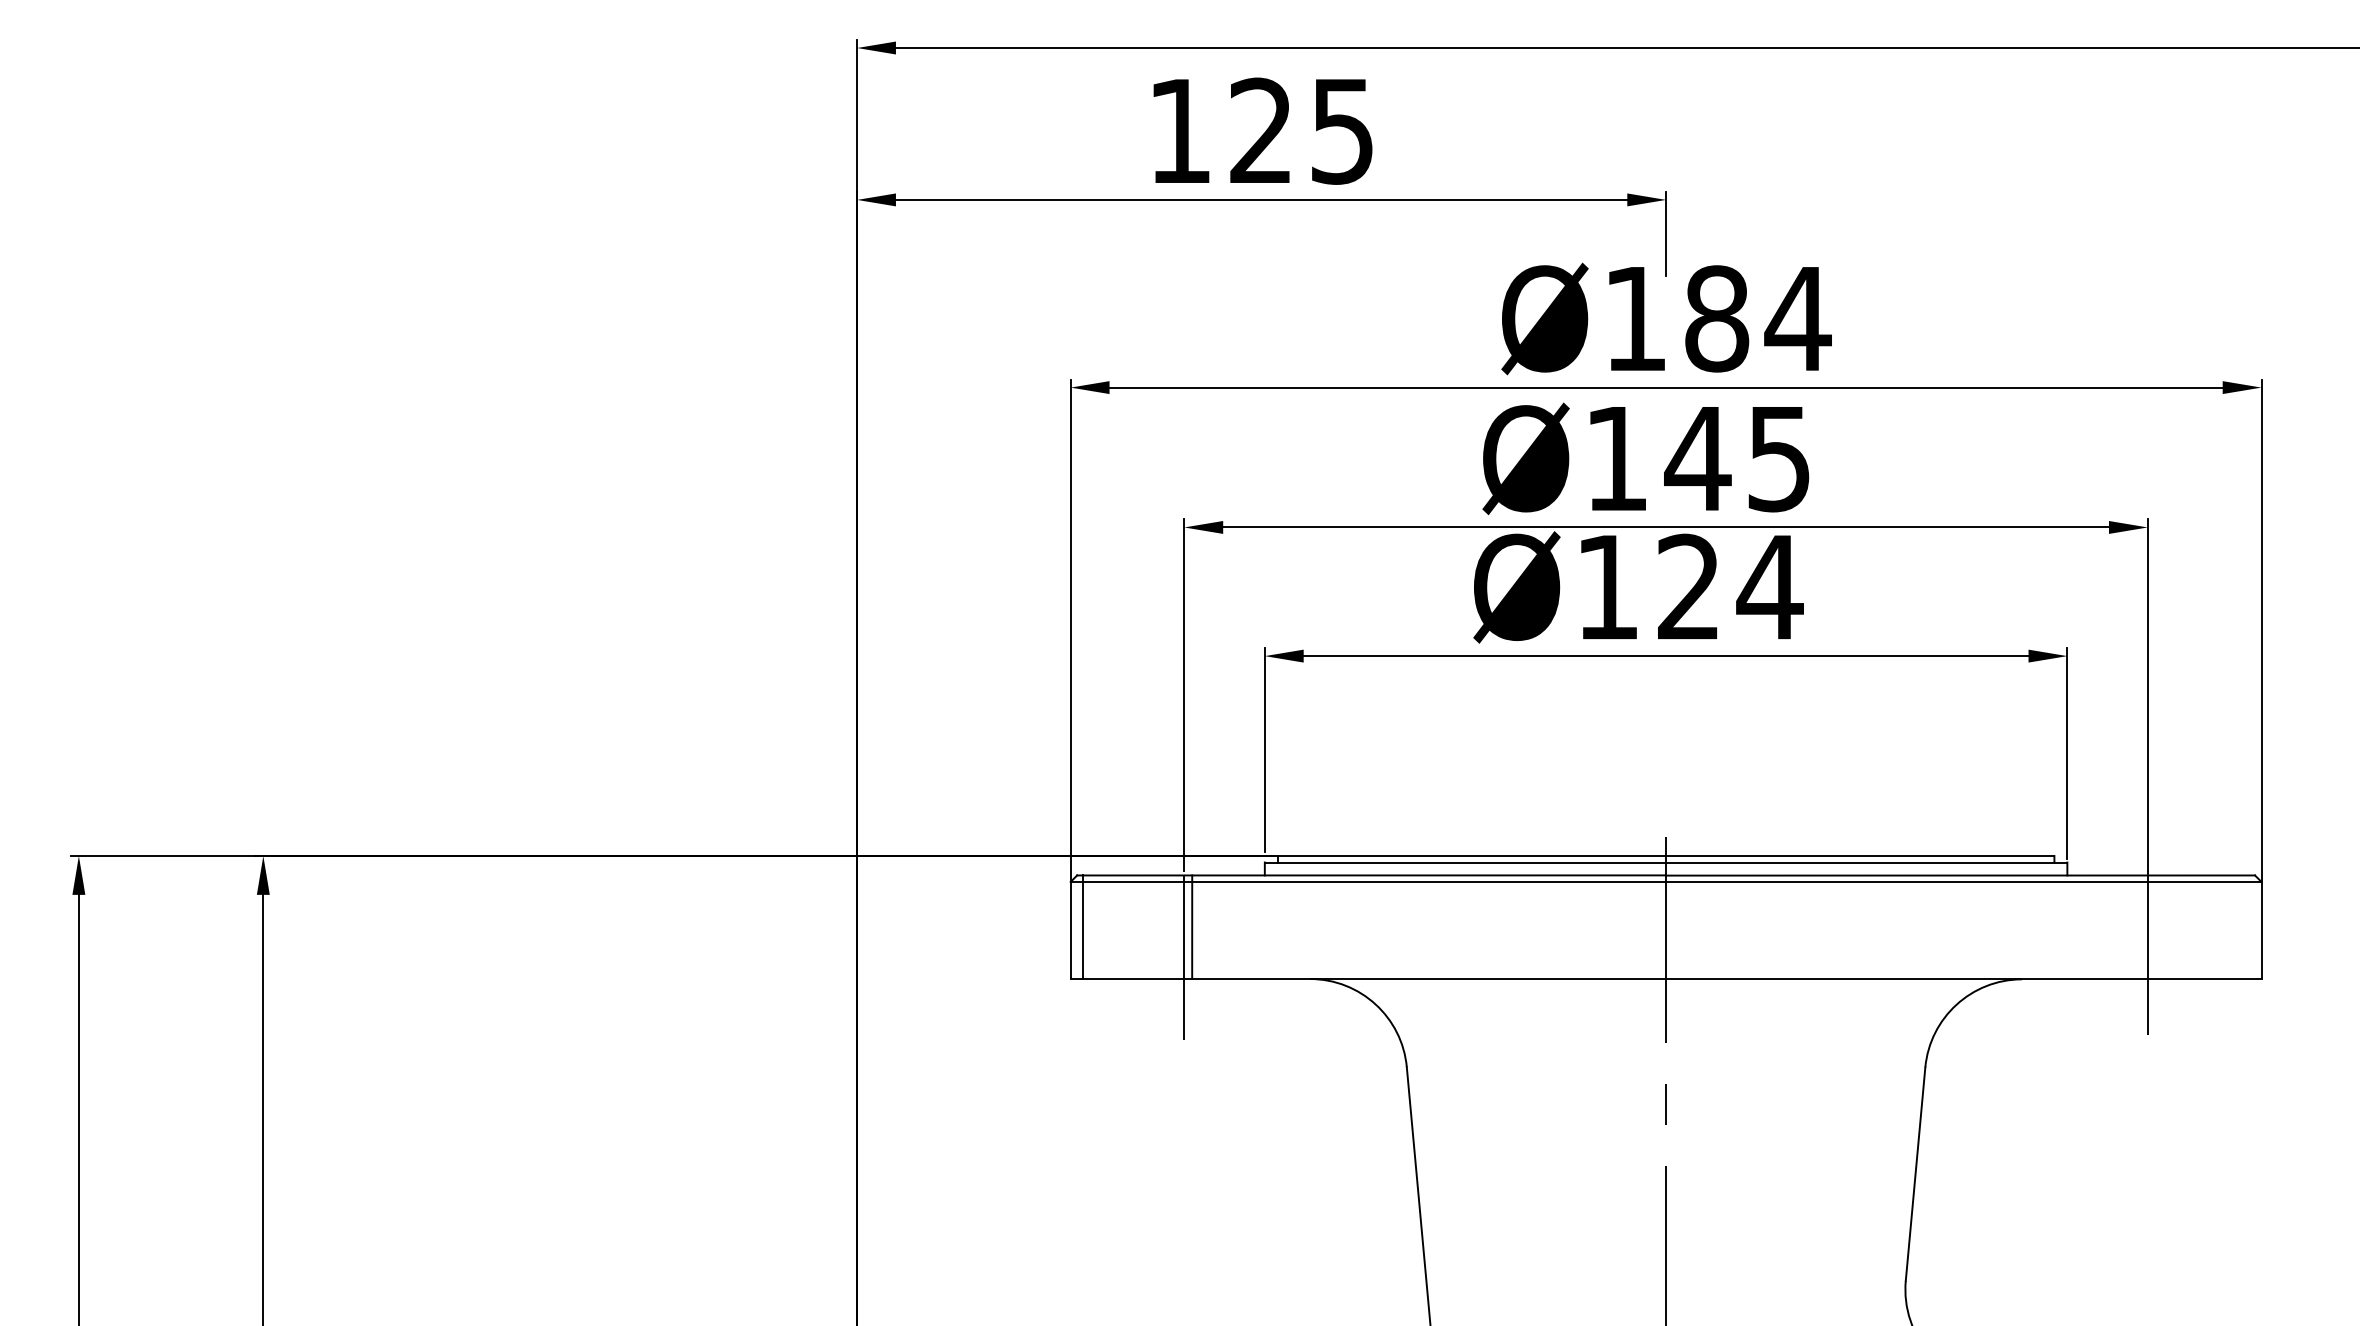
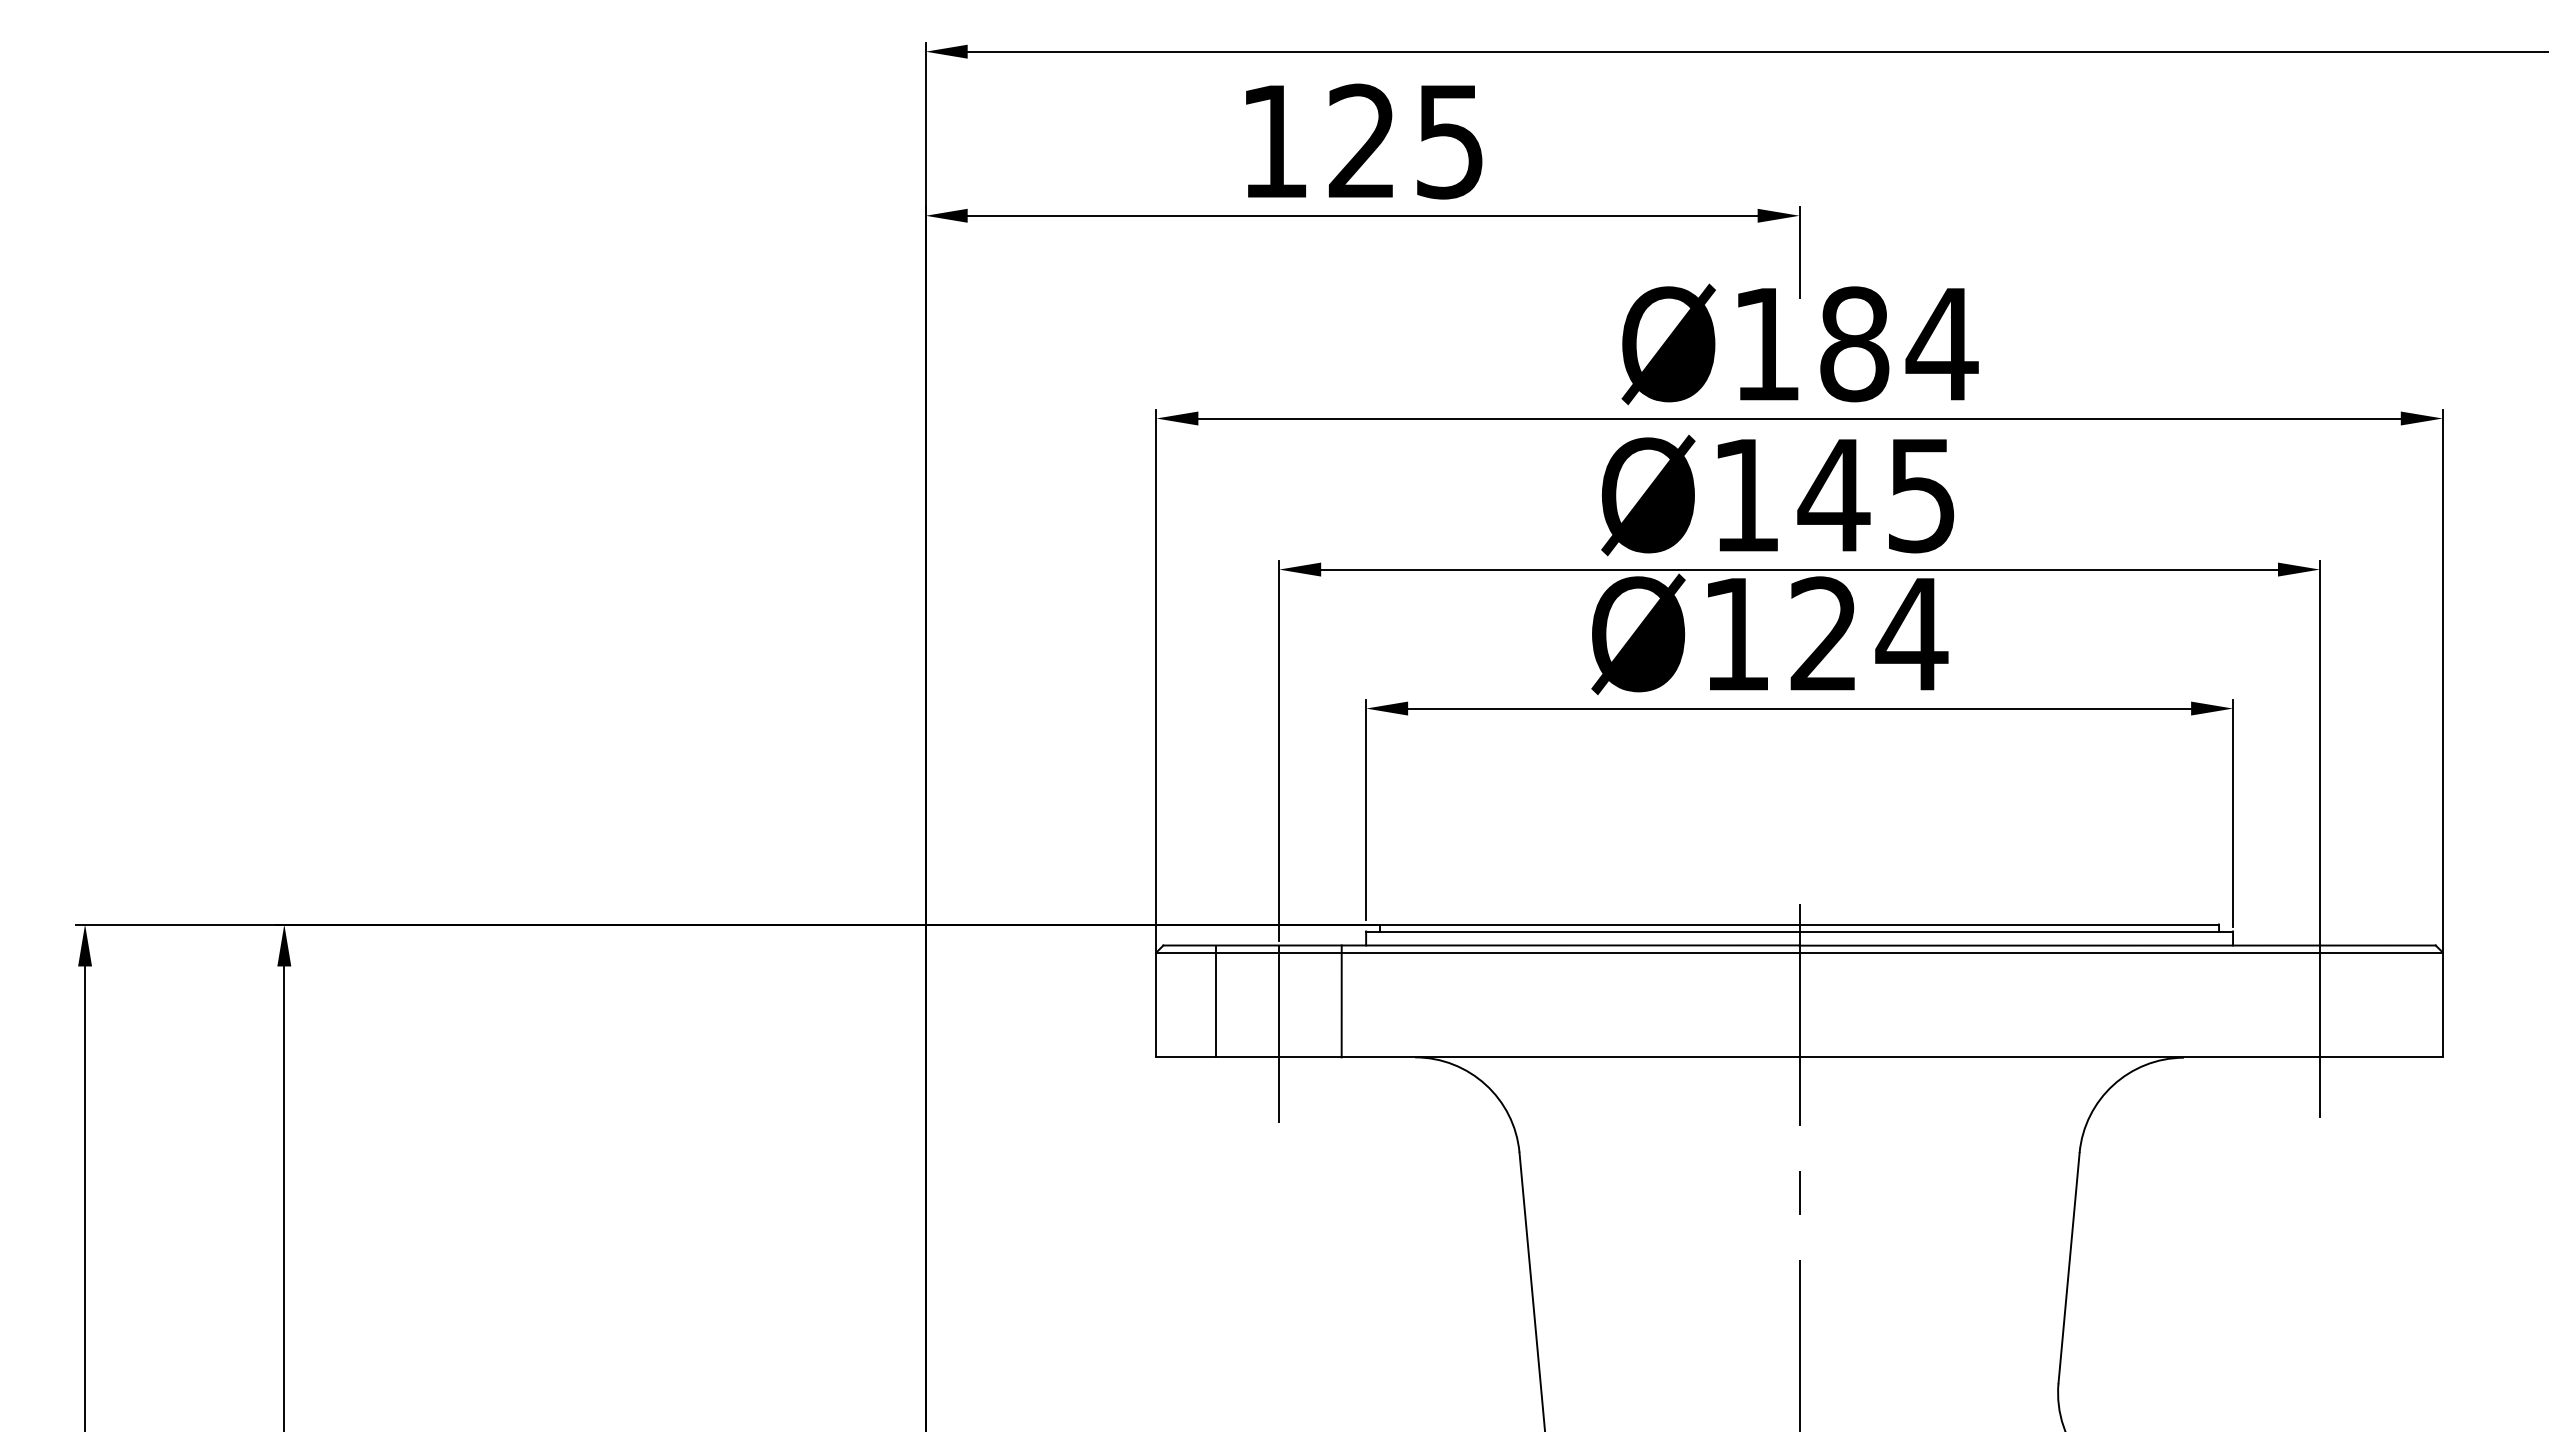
line: (1082, 927) -> (1215, 1001), moved
line: (1192, 927) -> (1342, 1001), moved

